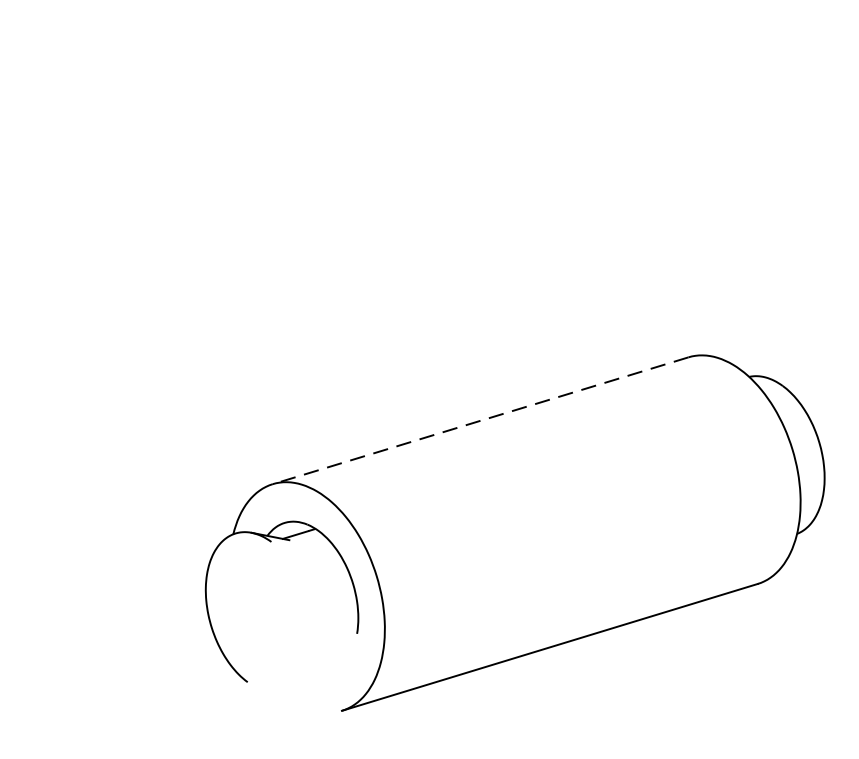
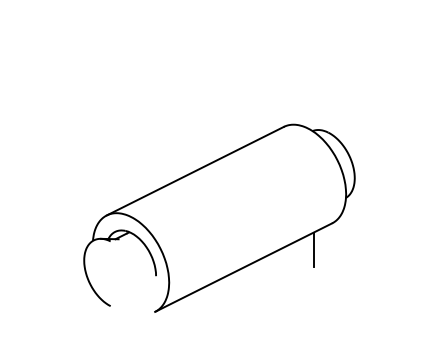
line: (480, 421) -> (195, 171), dashed -> solid
line: (707, 633) -> (313, 249), added

